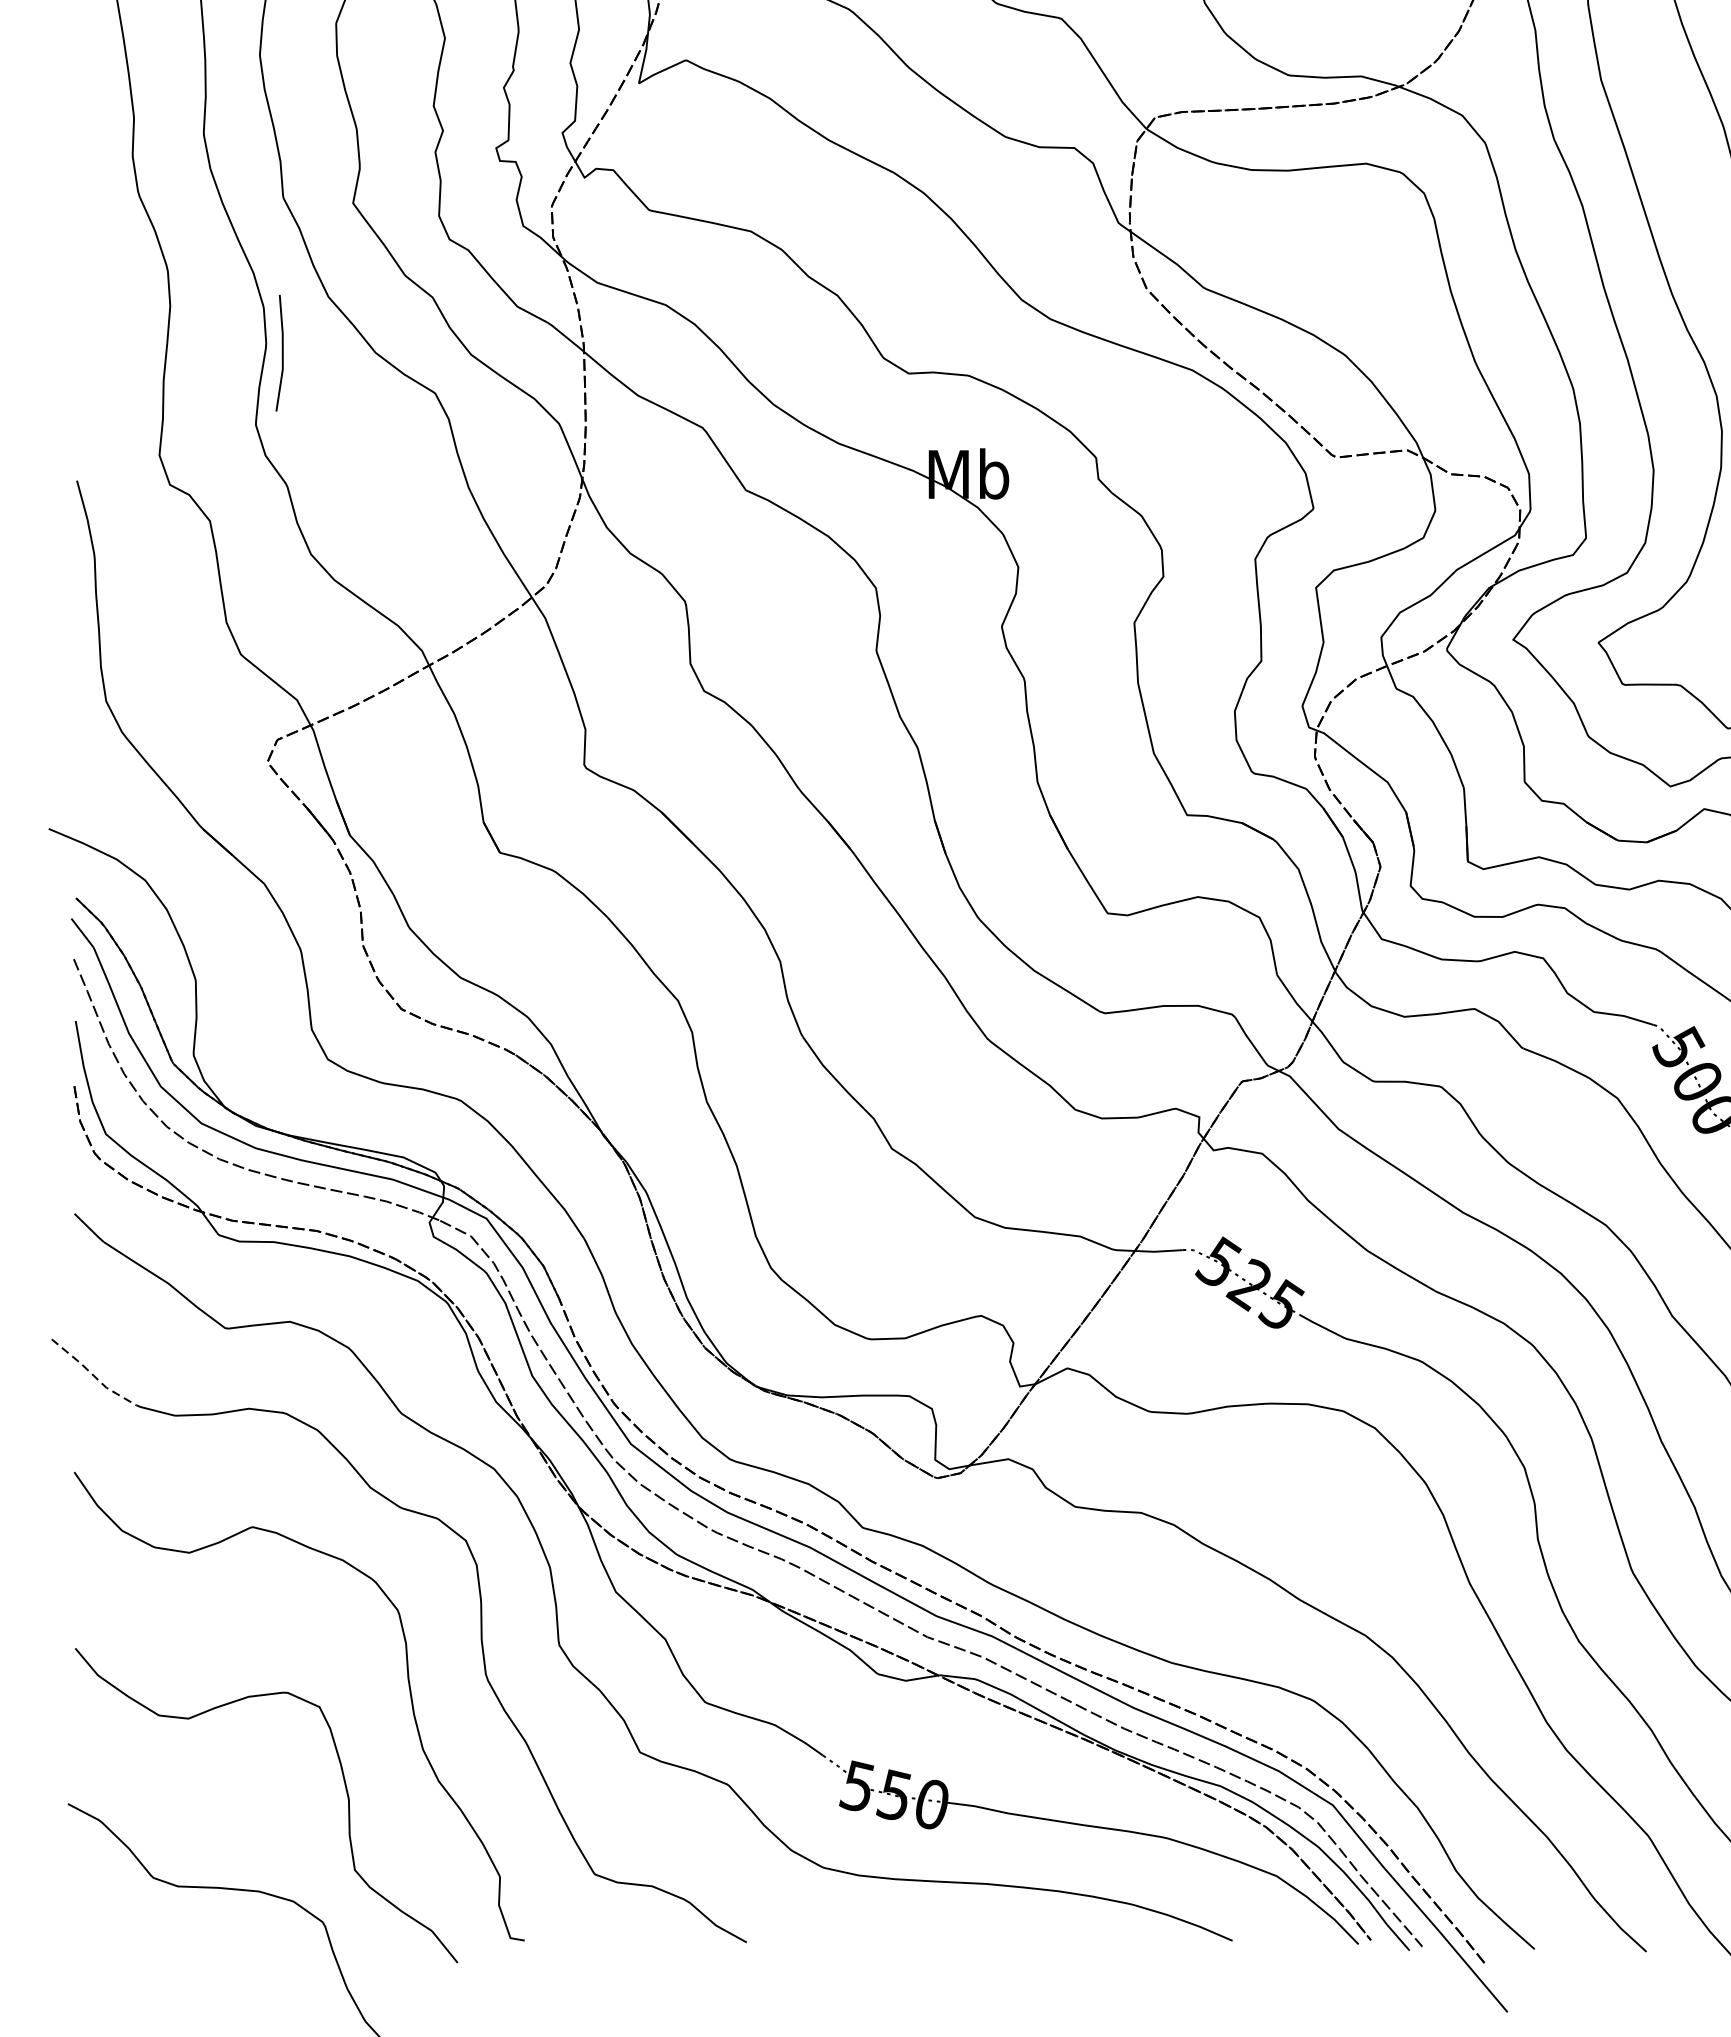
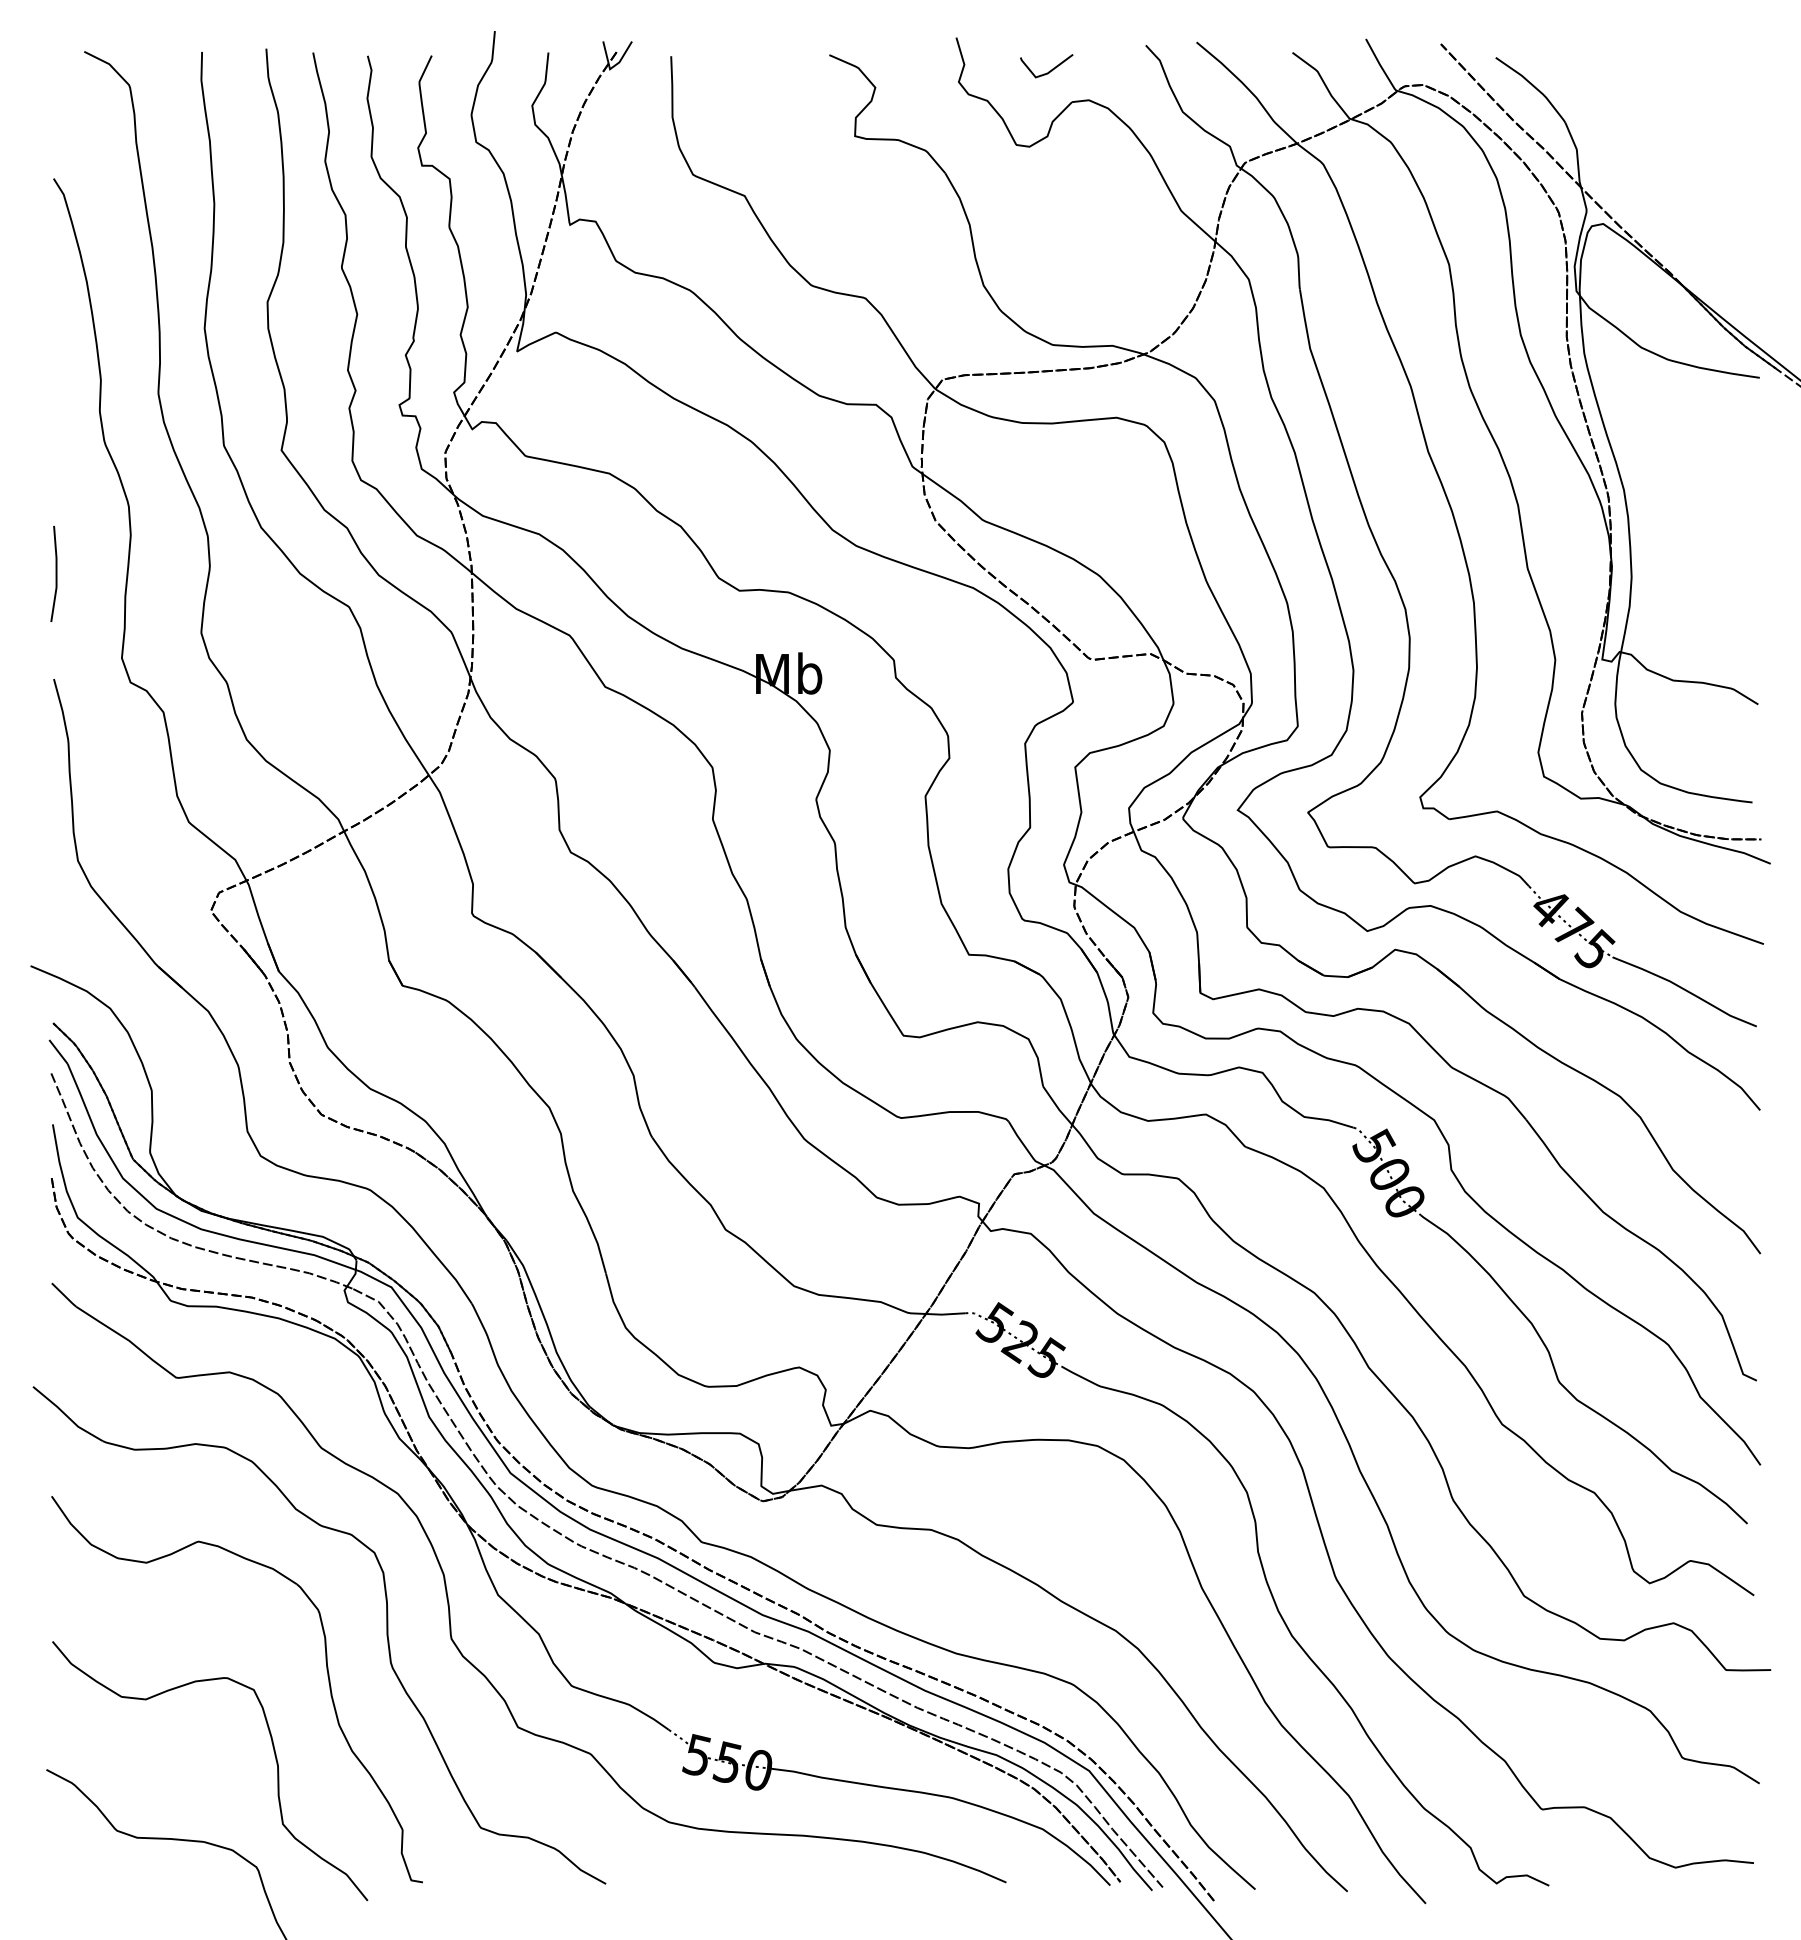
line: (281, 352) -> (55, 573), moved
line: (92, 1375) -> (66, 1416), dashed -> solid

